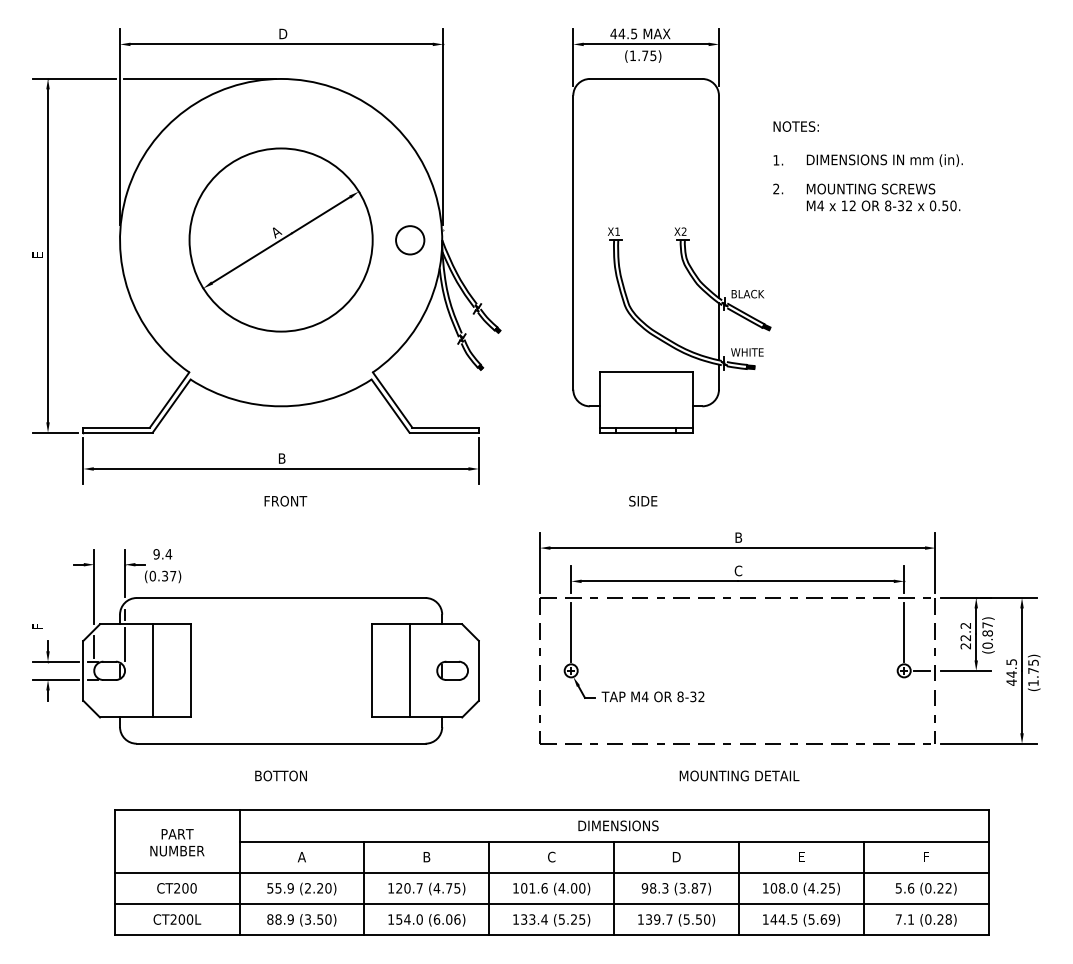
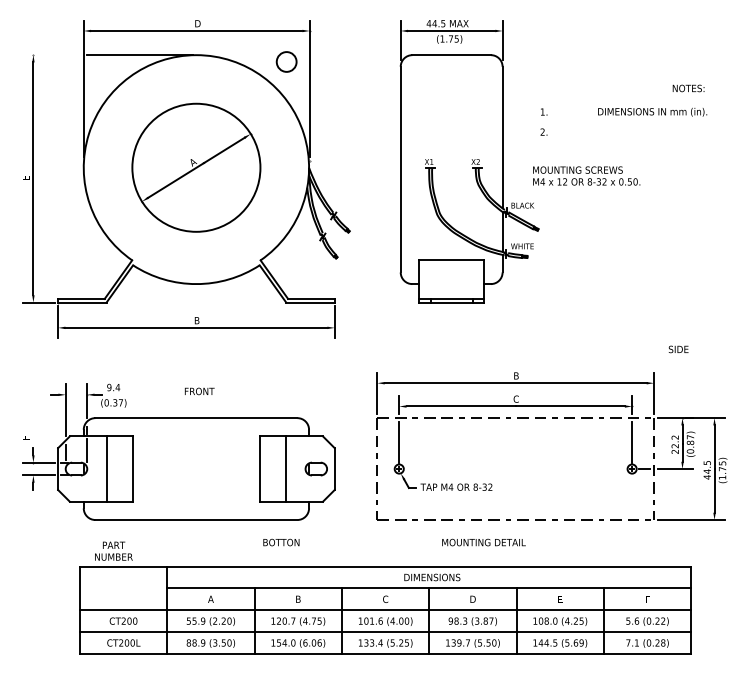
line: (73, 79) -> (51, 55), removed
text: (796, 126) -> (688, 88), moved
text: (884, 160) -> (652, 112), moved
text: (883, 196) -> (586, 175), moved
circle: (409, 239) -> (286, 61), moved
text: (285, 501) -> (199, 391), moved
text: (643, 501) -> (678, 349), moved
text: (281, 775) -> (281, 542), moved
text: (738, 775) -> (483, 542), moved
text: (176, 841) -> (113, 550), moved

